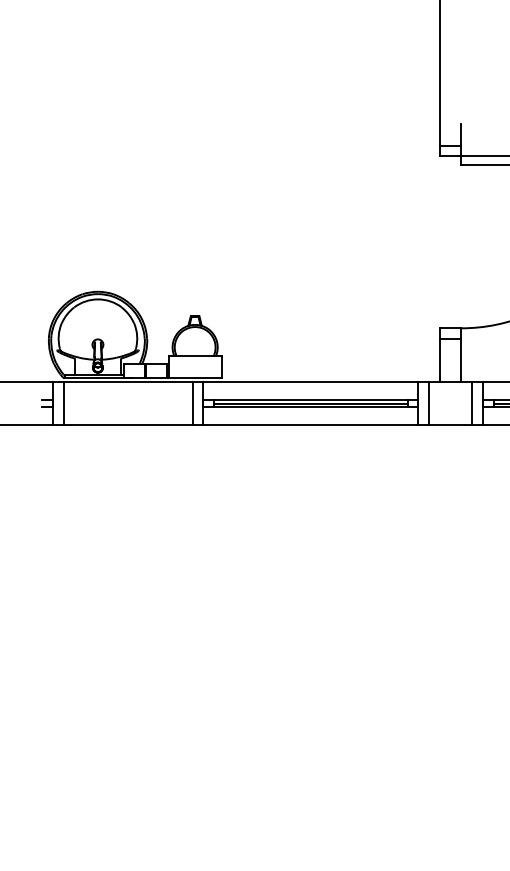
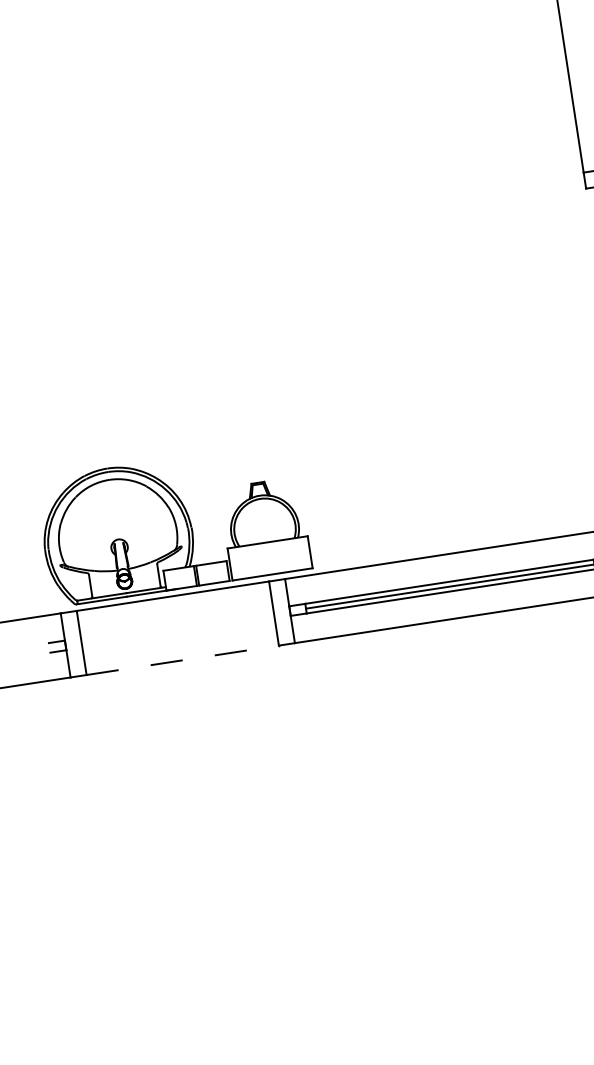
line: (128, 425) -> (183, 660), solid -> dashed

